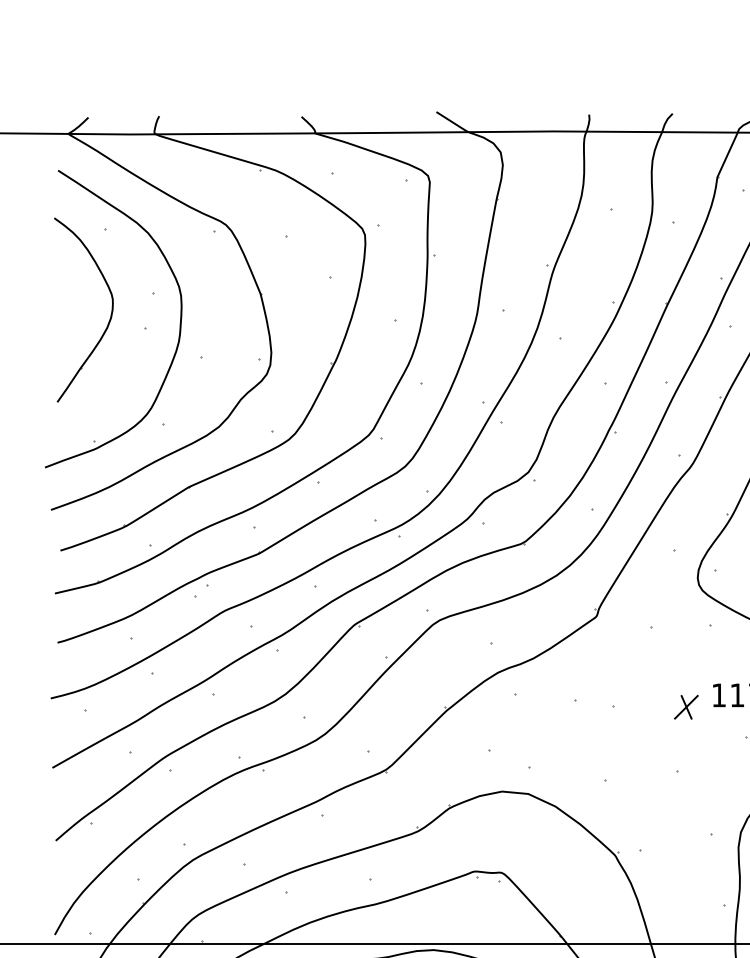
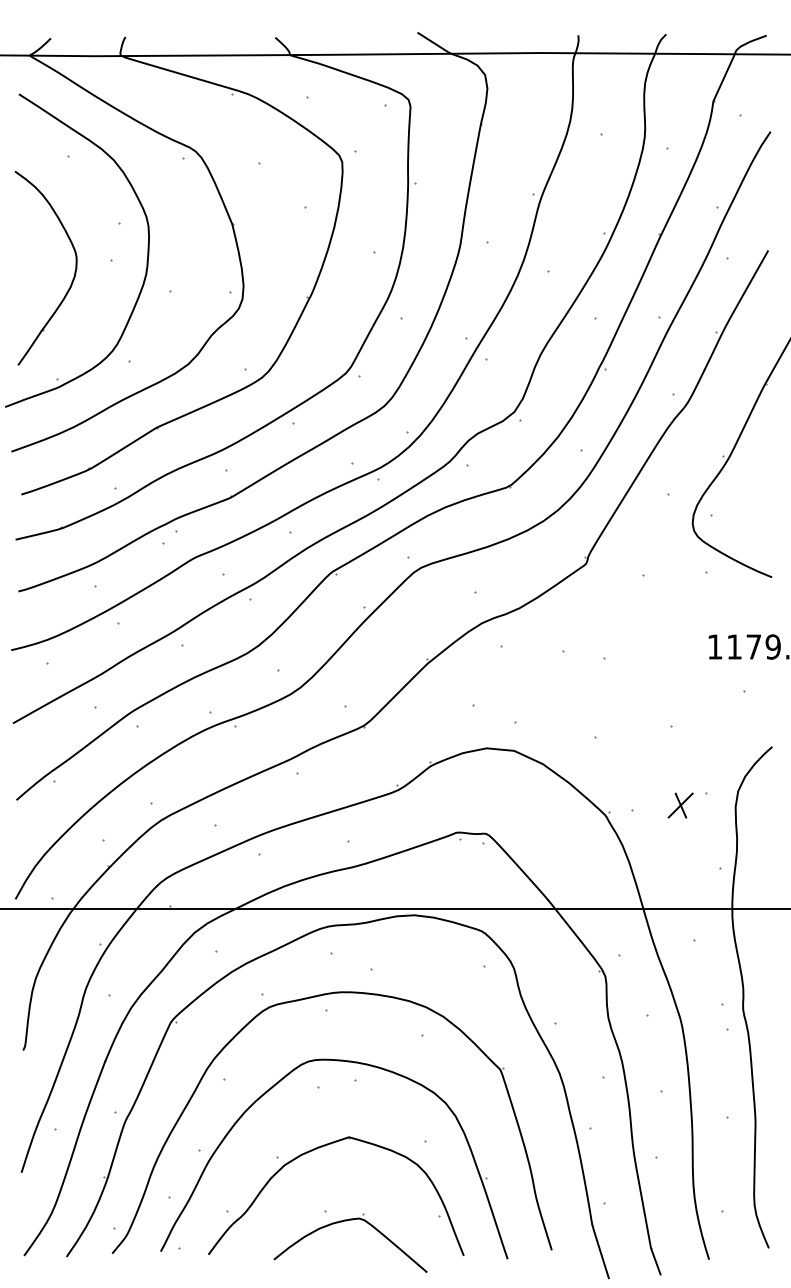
part: (110, 313) -> (74, 271), moved
part: (686, 707) -> (680, 805), moved

